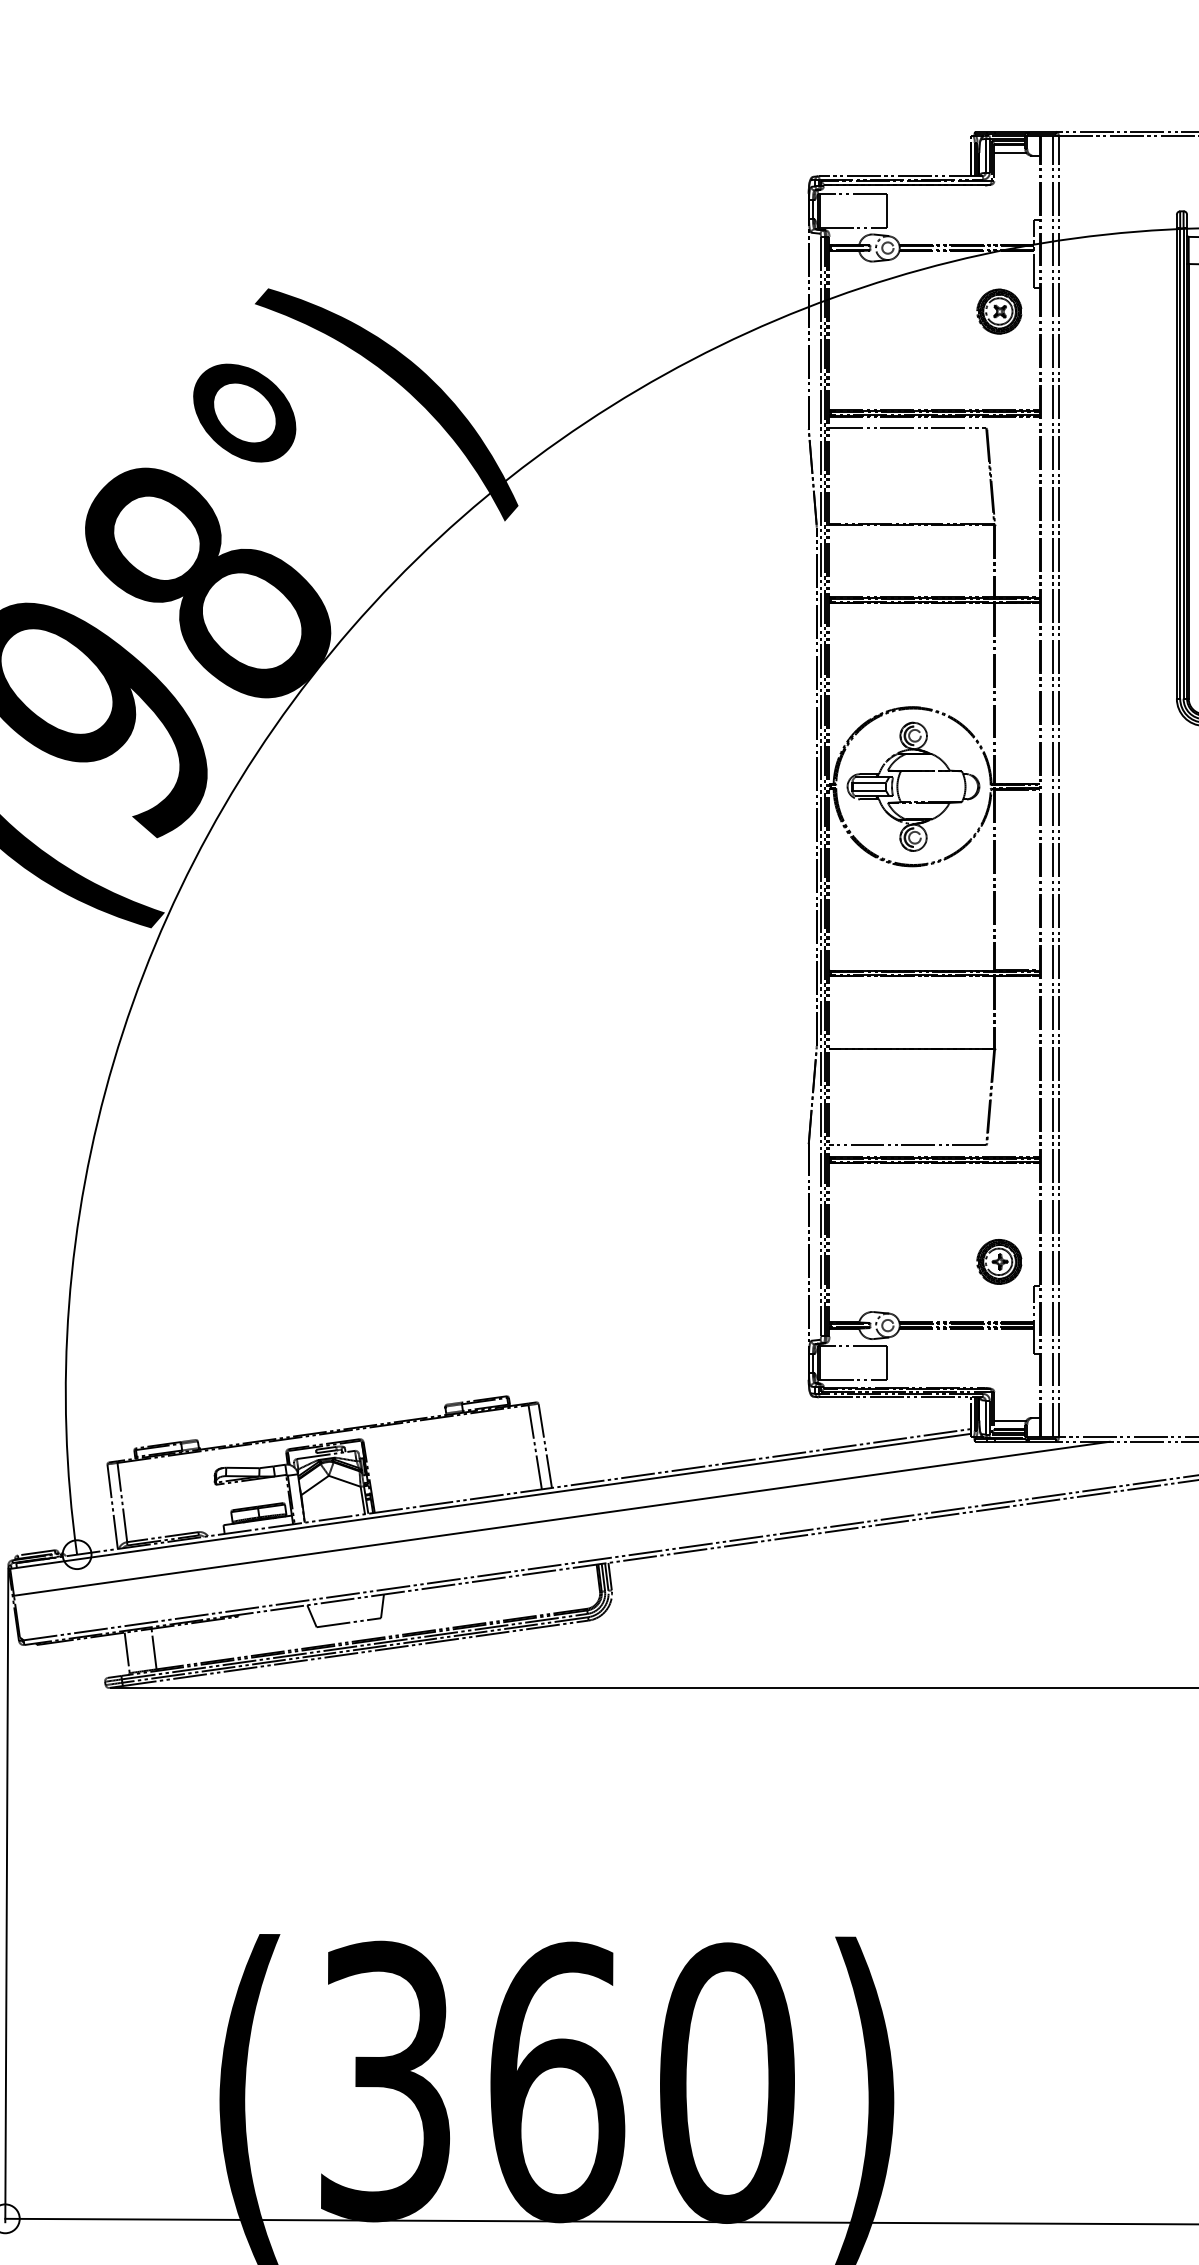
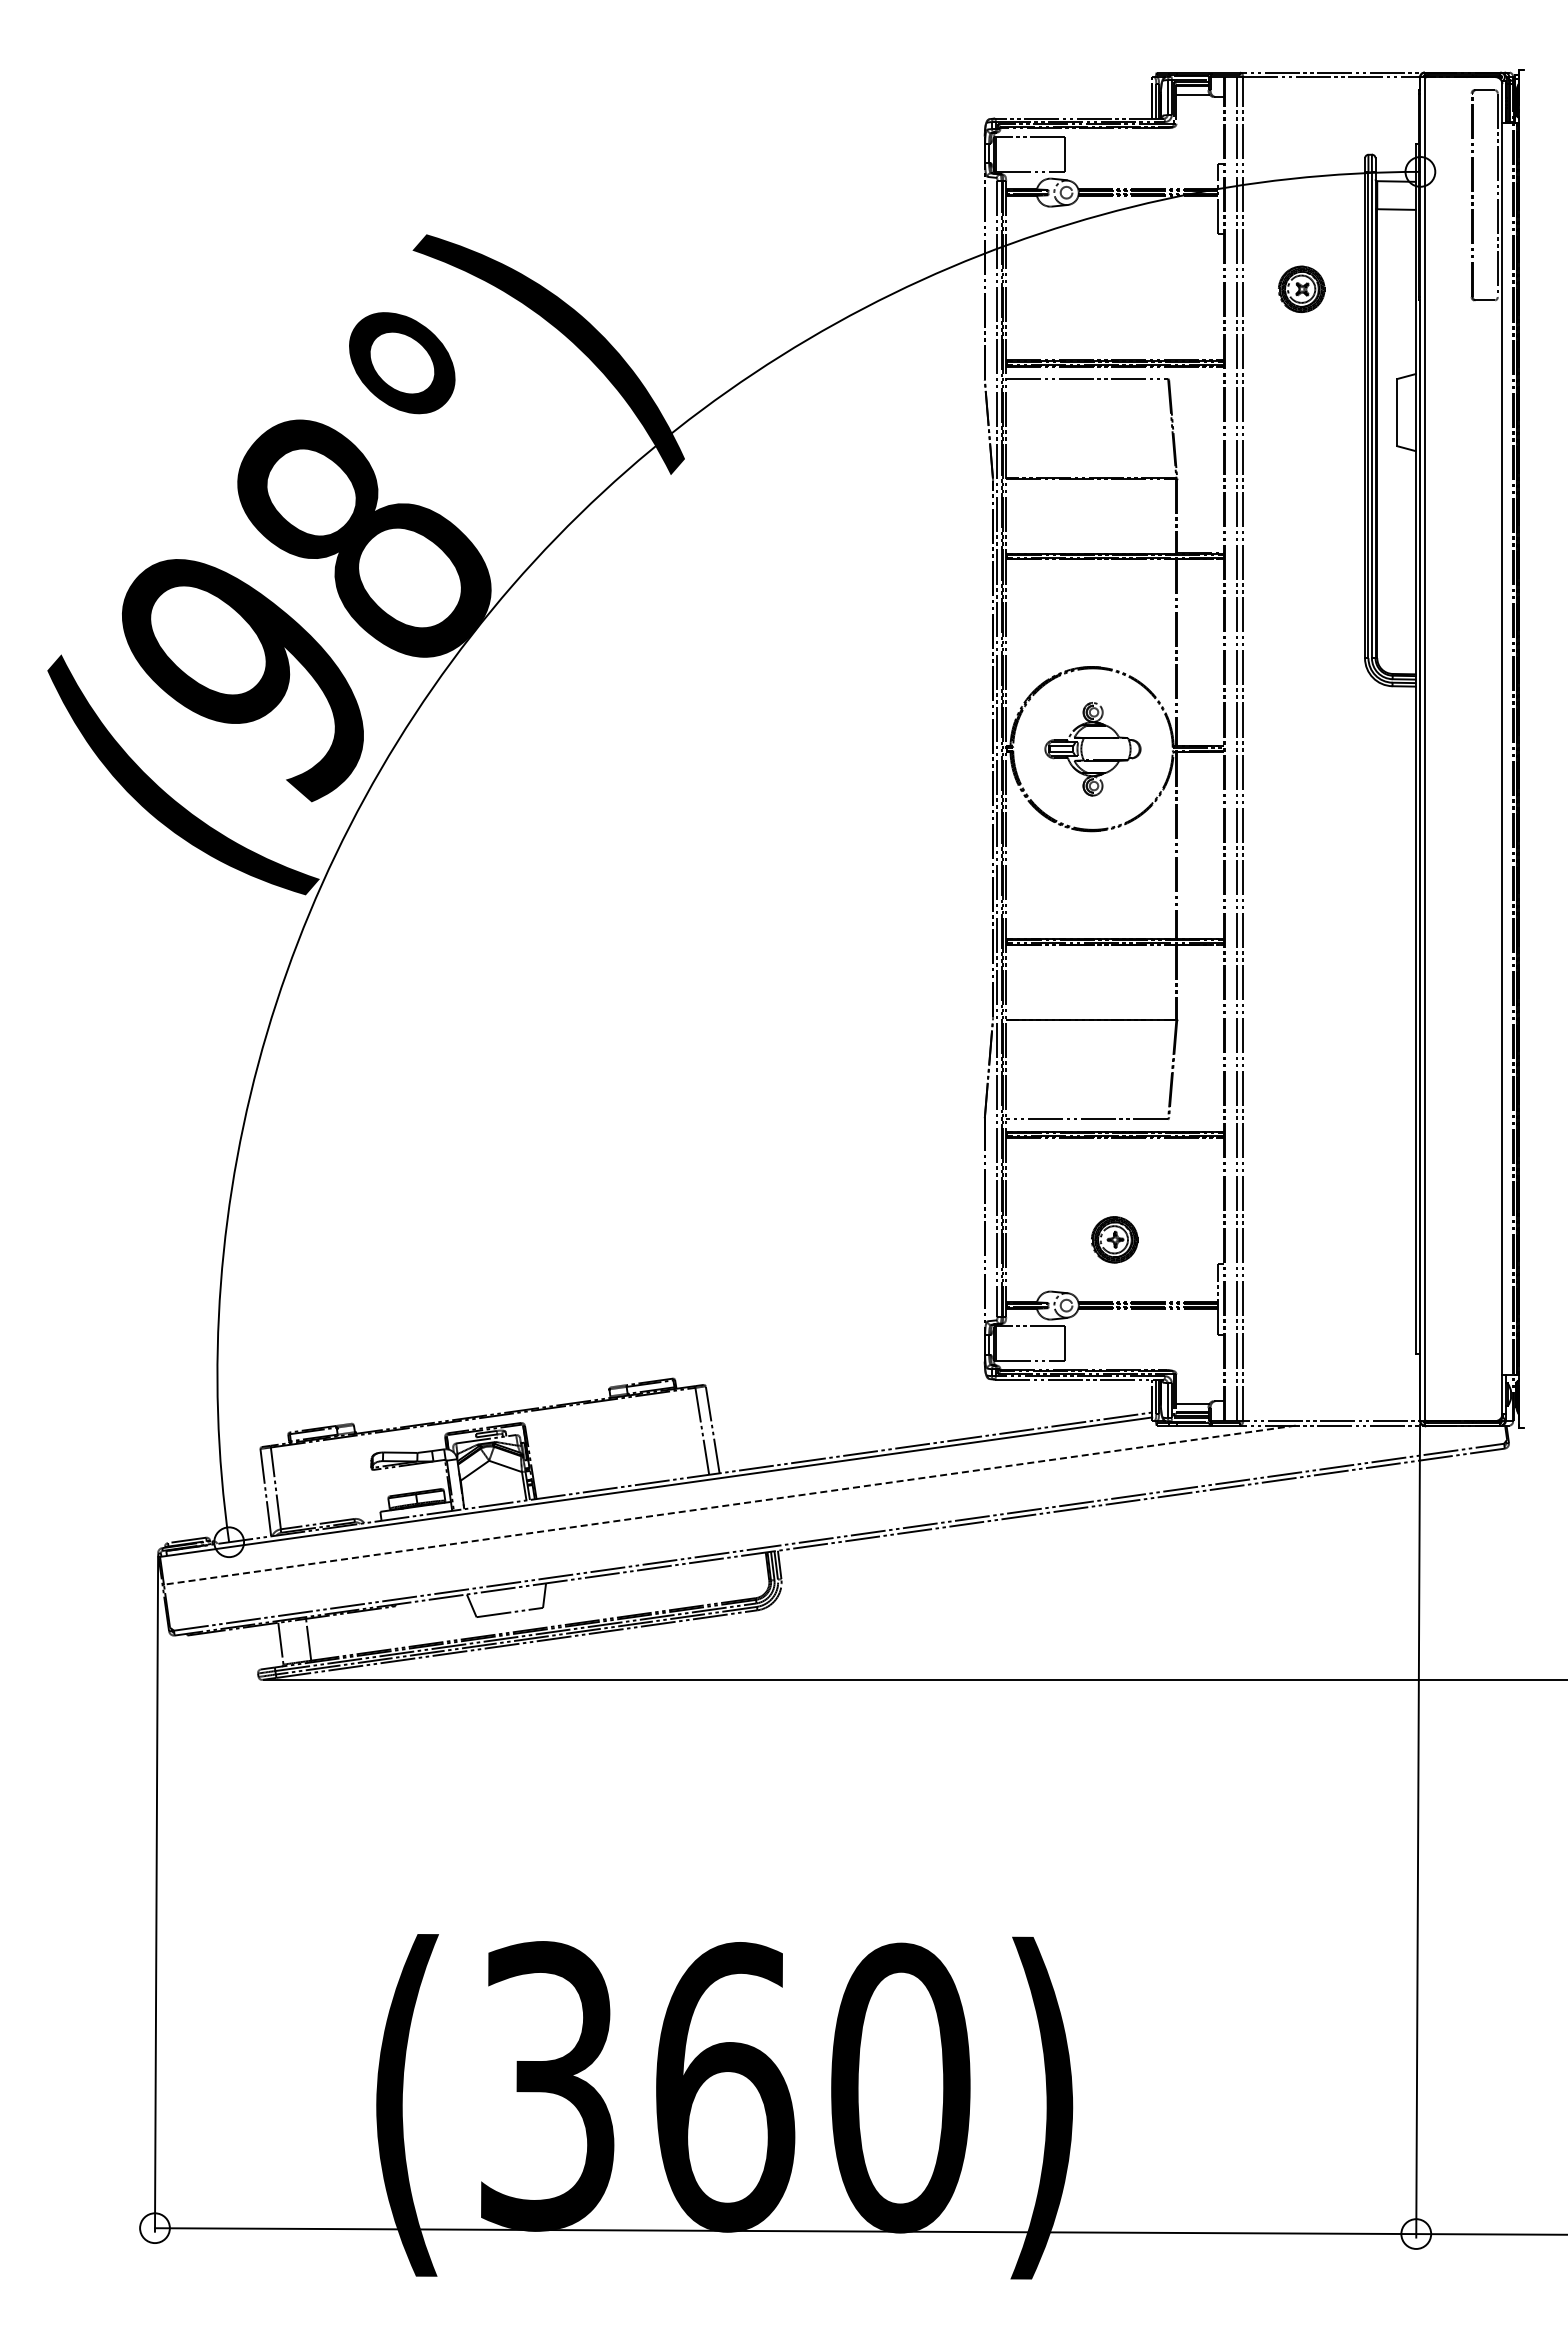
part: (999, 310) -> (1301, 288), moved
part: (913, 787) -> (1092, 749), size x0.7
part: (999, 1261) -> (1114, 1239), moved
line: (561, 1519) -> (729, 1505), solid -> dashed

